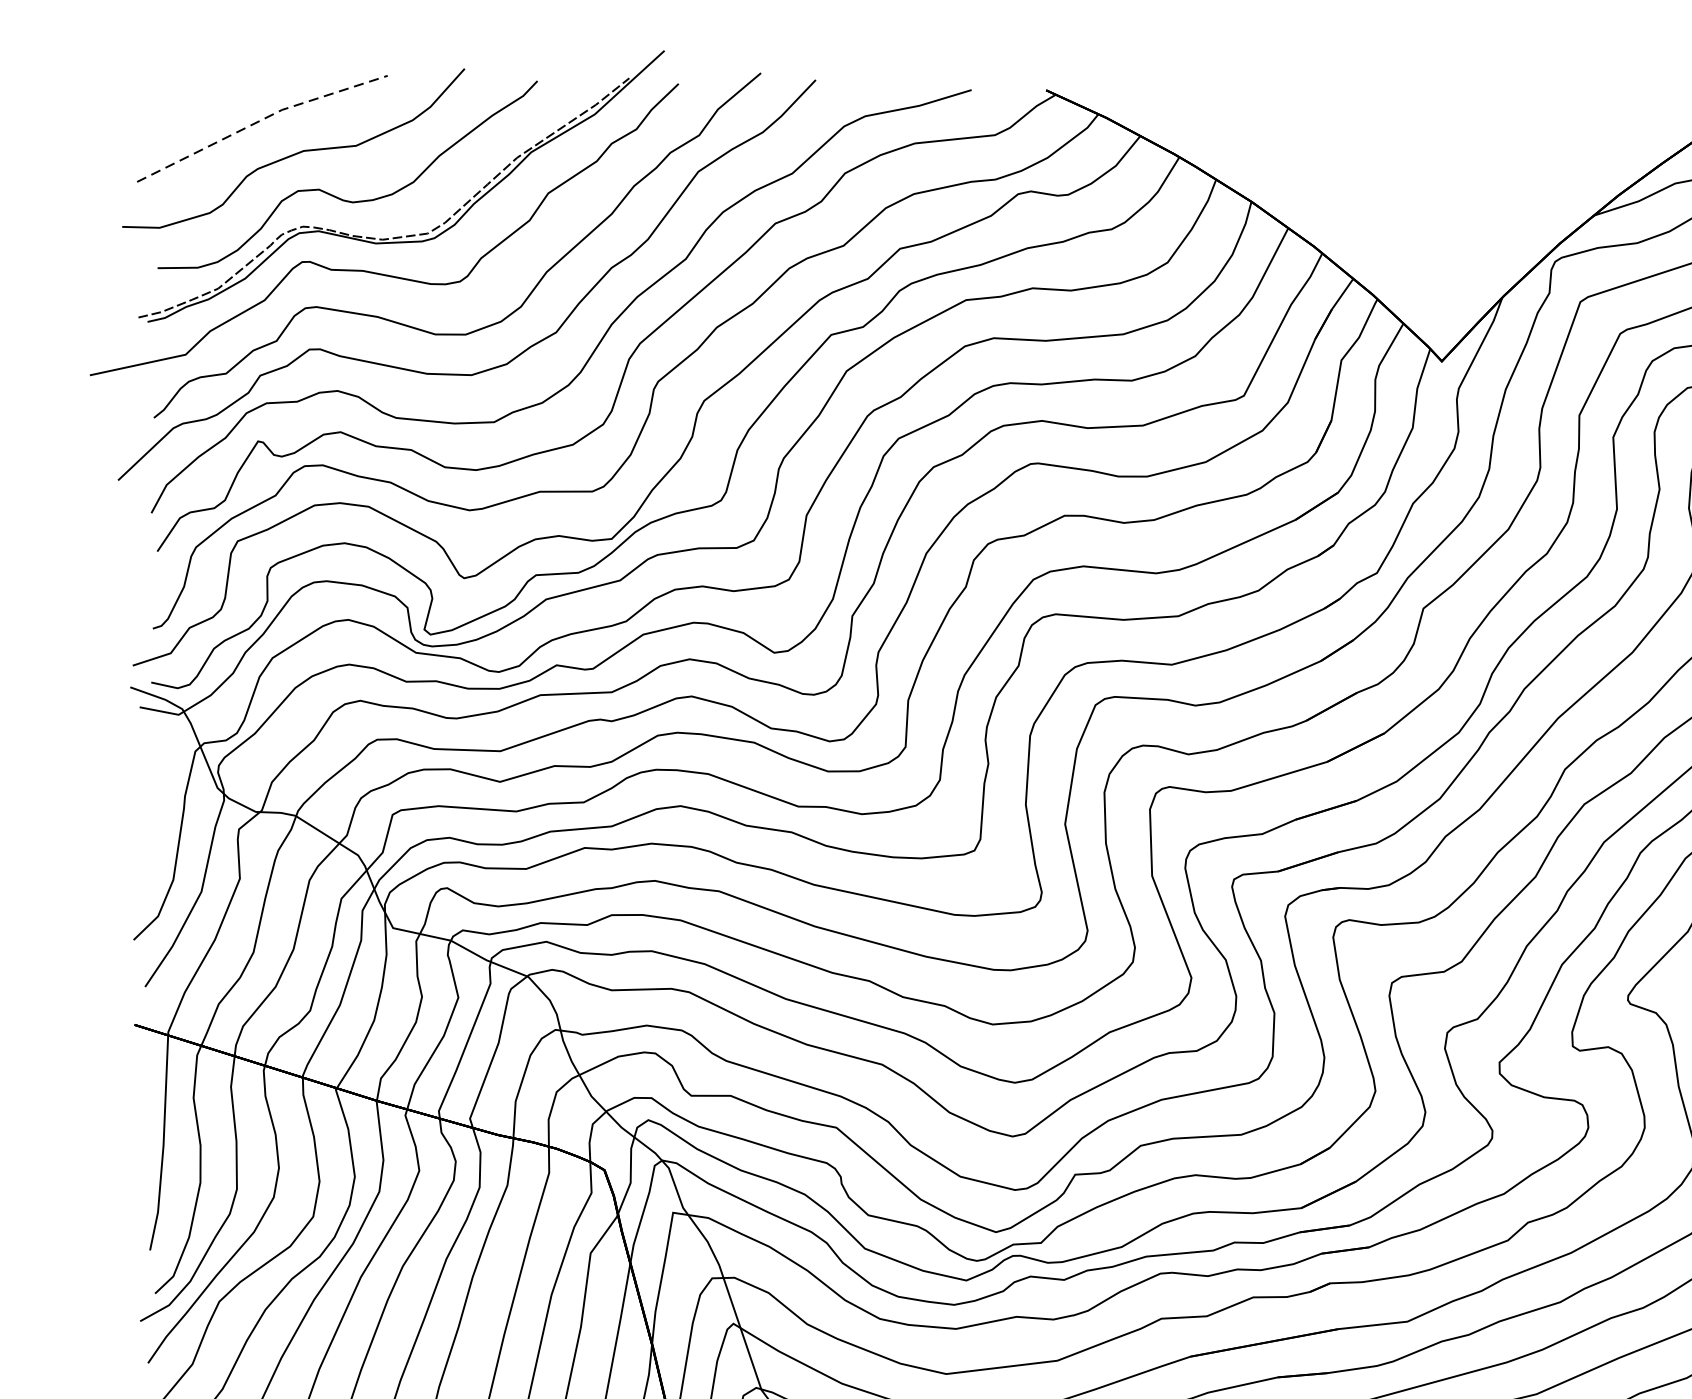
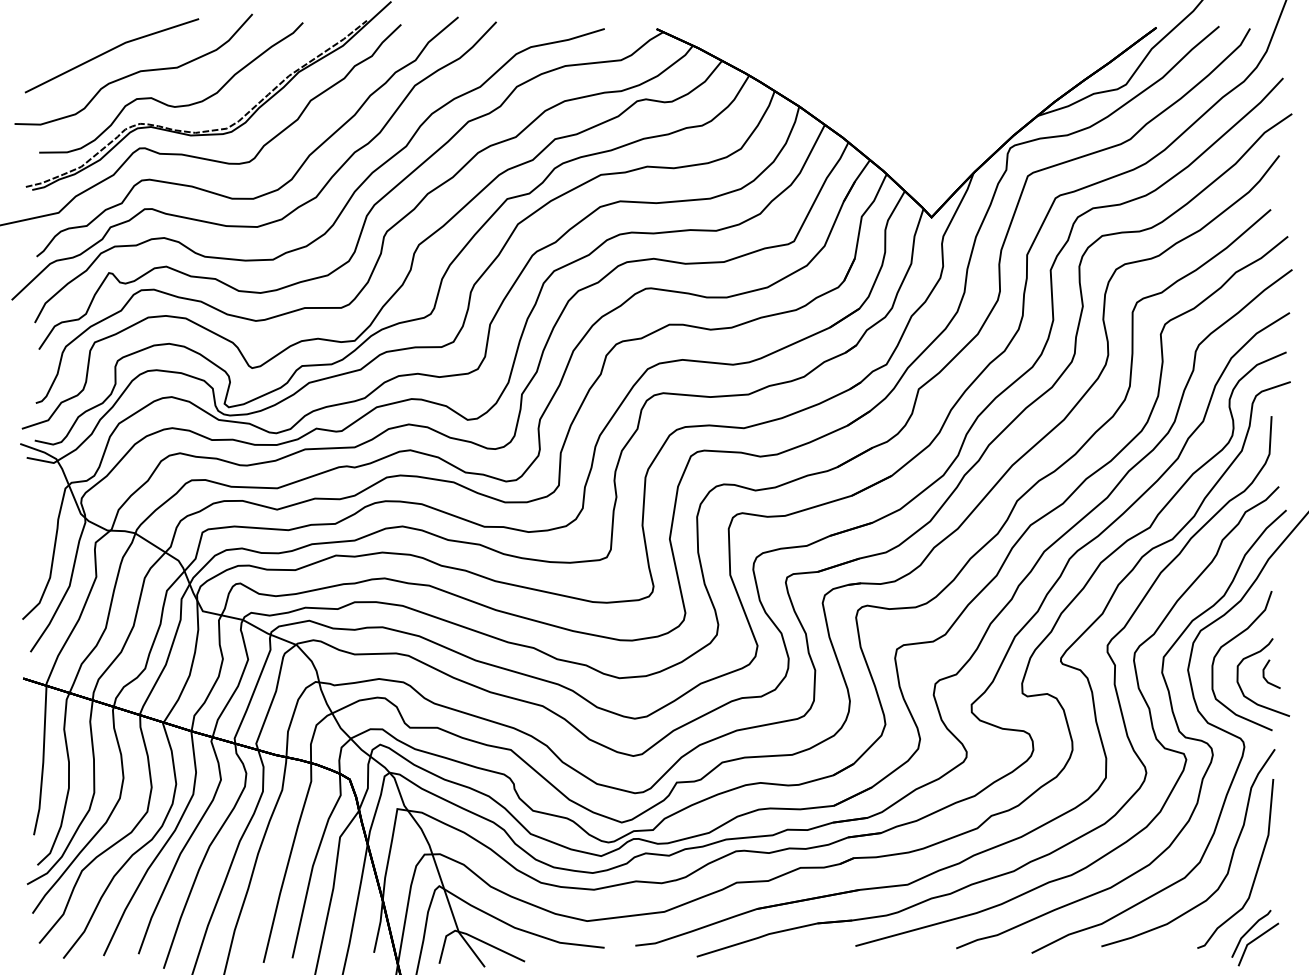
line: (260, 121) -> (110, 50), dashed -> solid

